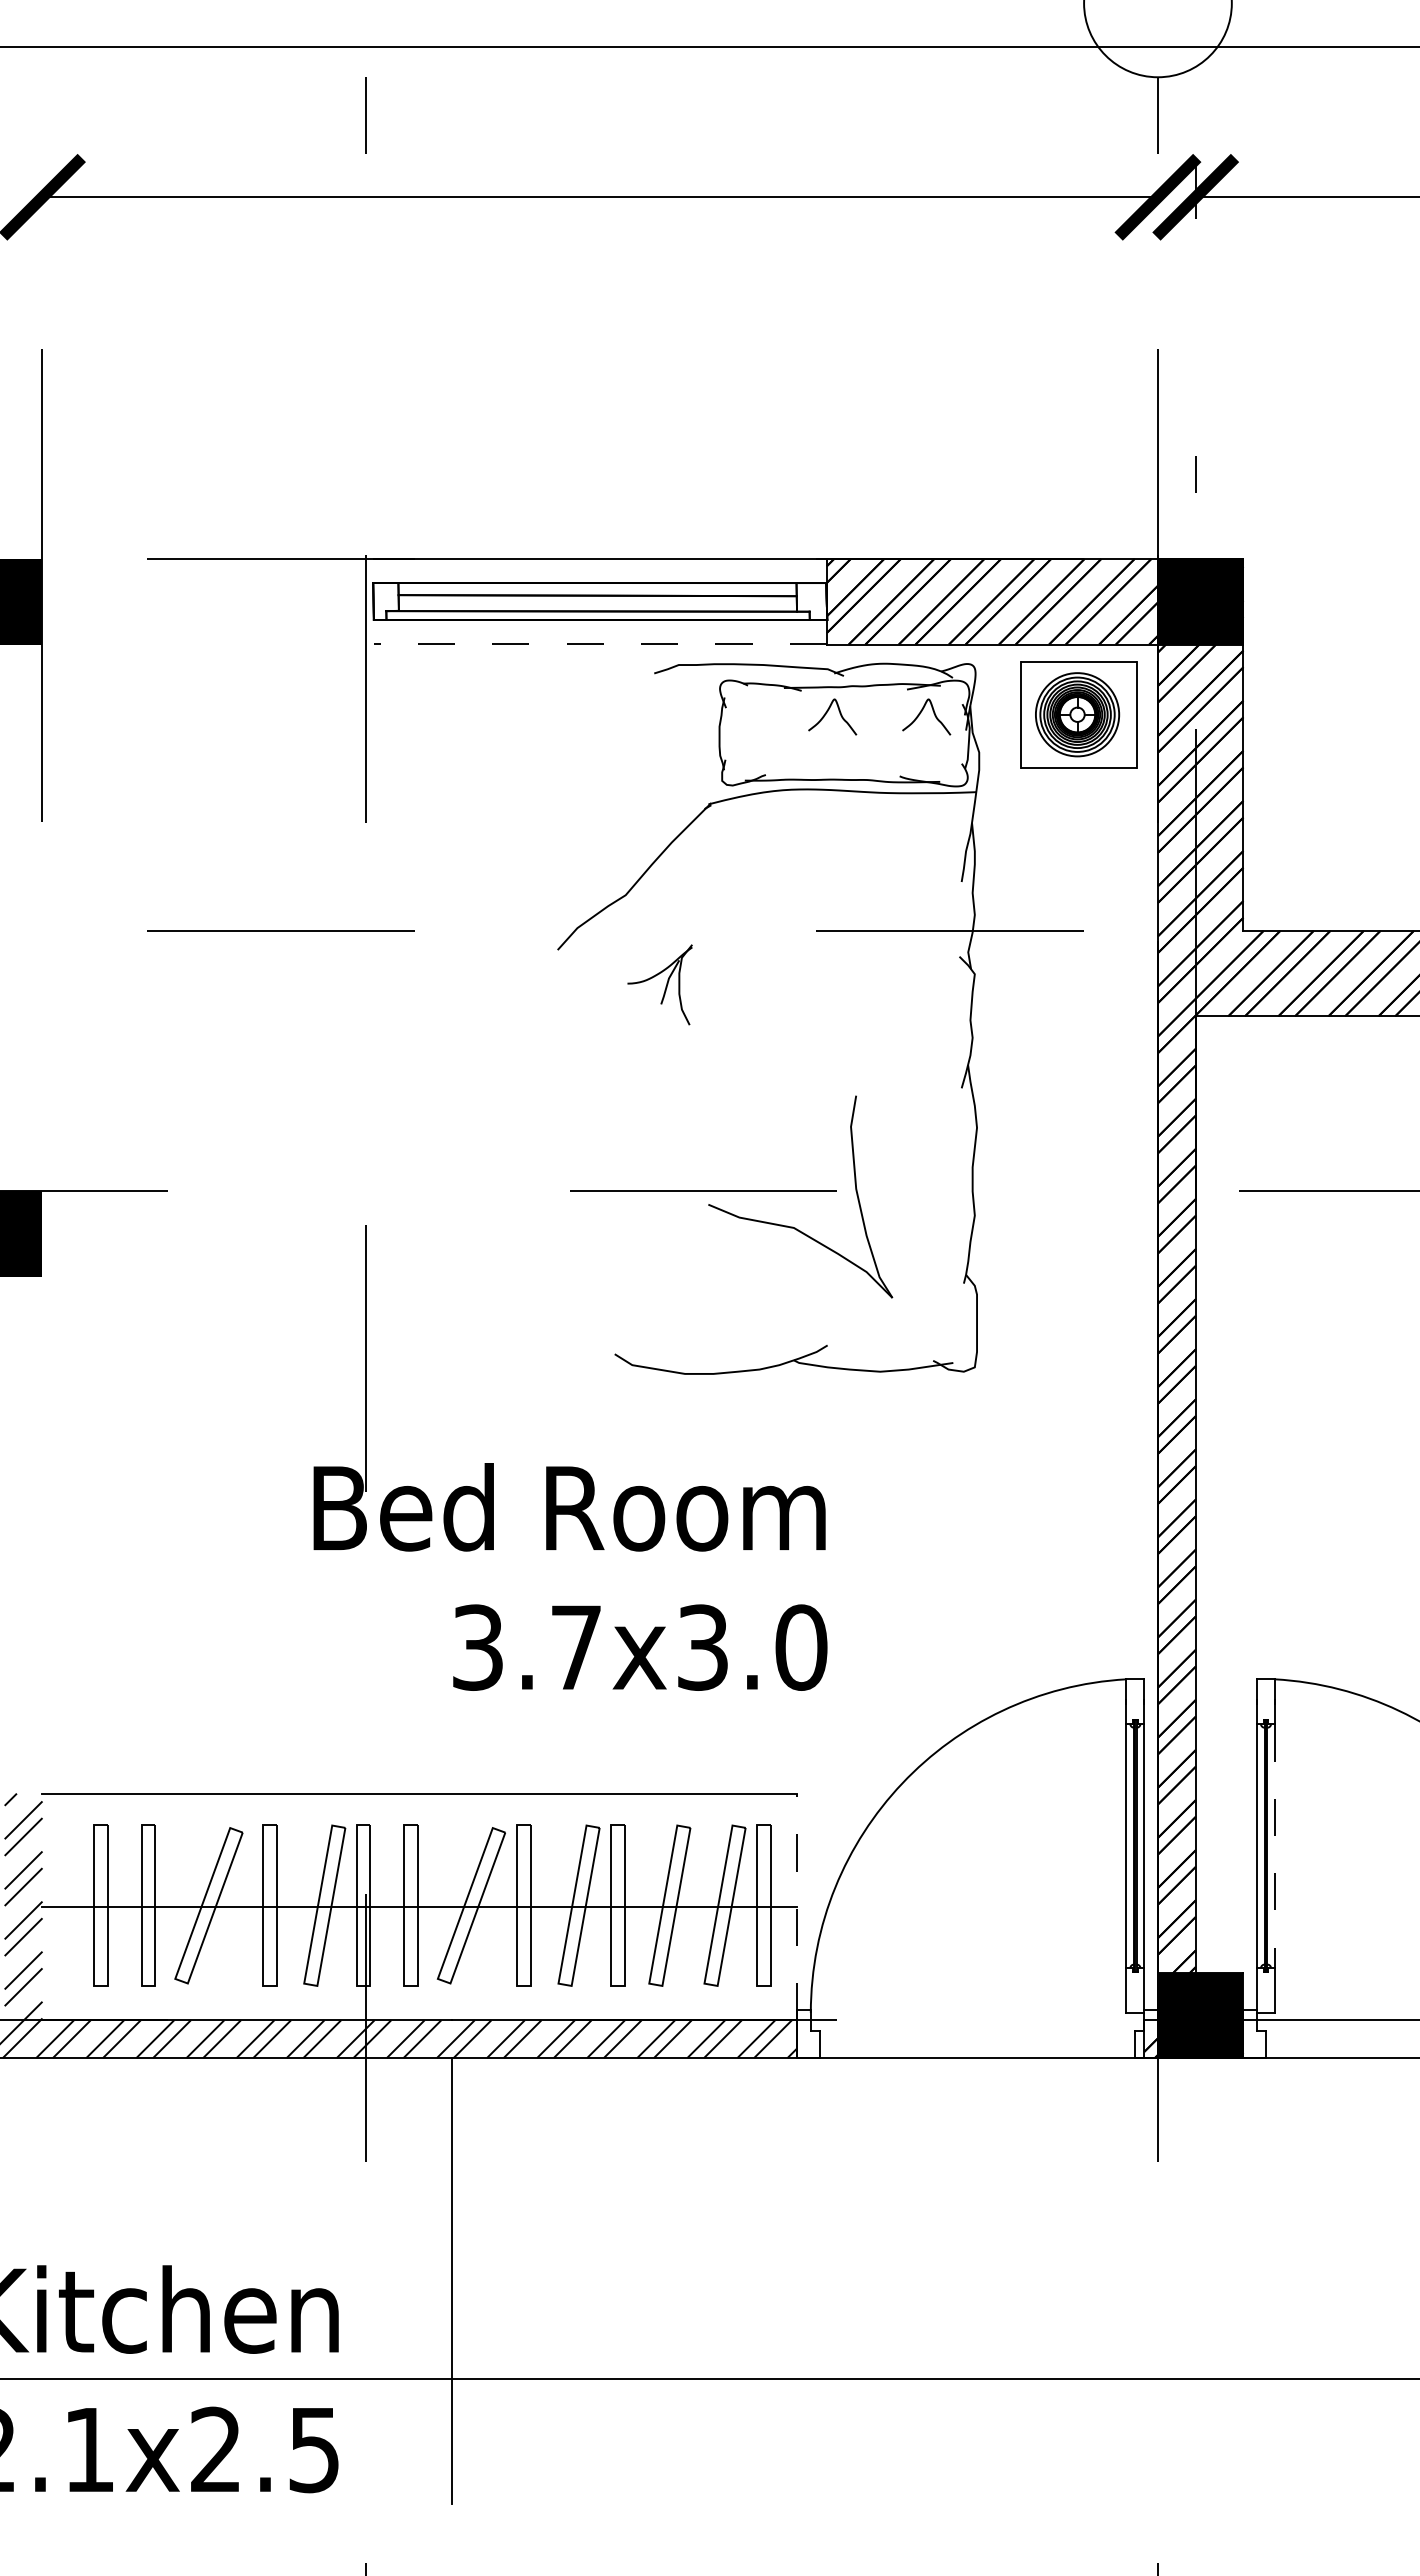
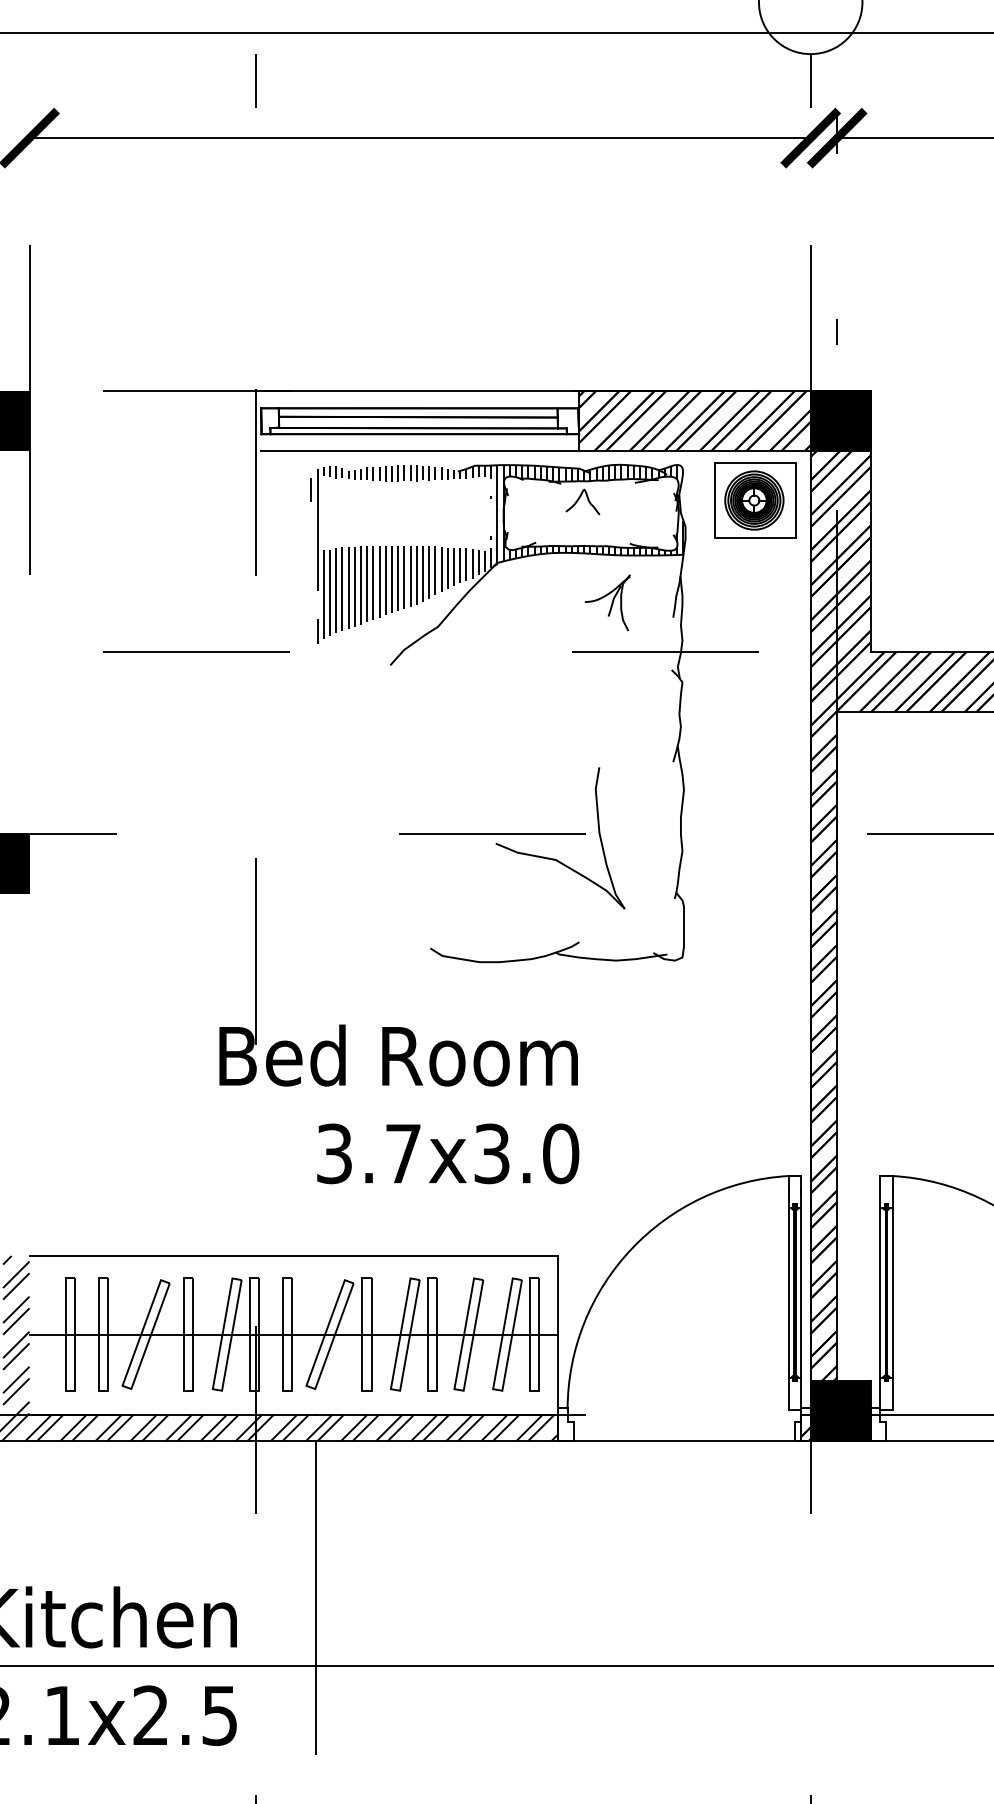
line: (600, 644) -> (420, 451), dashed -> solid
curve: (920, 714) -> (644, 500), removed
hatch: (710, 791) -> (497, 554), added
part: (665, 986) -> (611, 604), moved
line: (1275, 1846) -> (893, 1293), dashed -> solid
line: (797, 1906) -> (558, 1335), dashed -> solid

